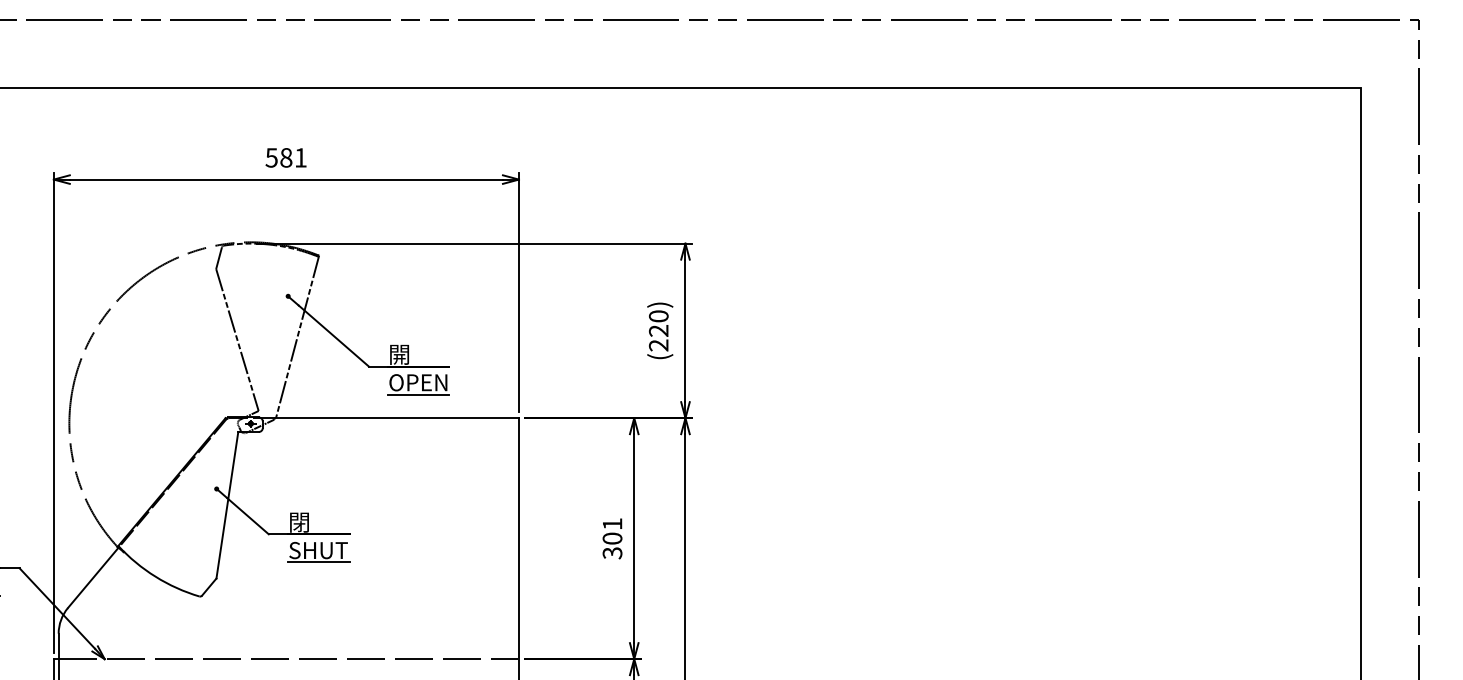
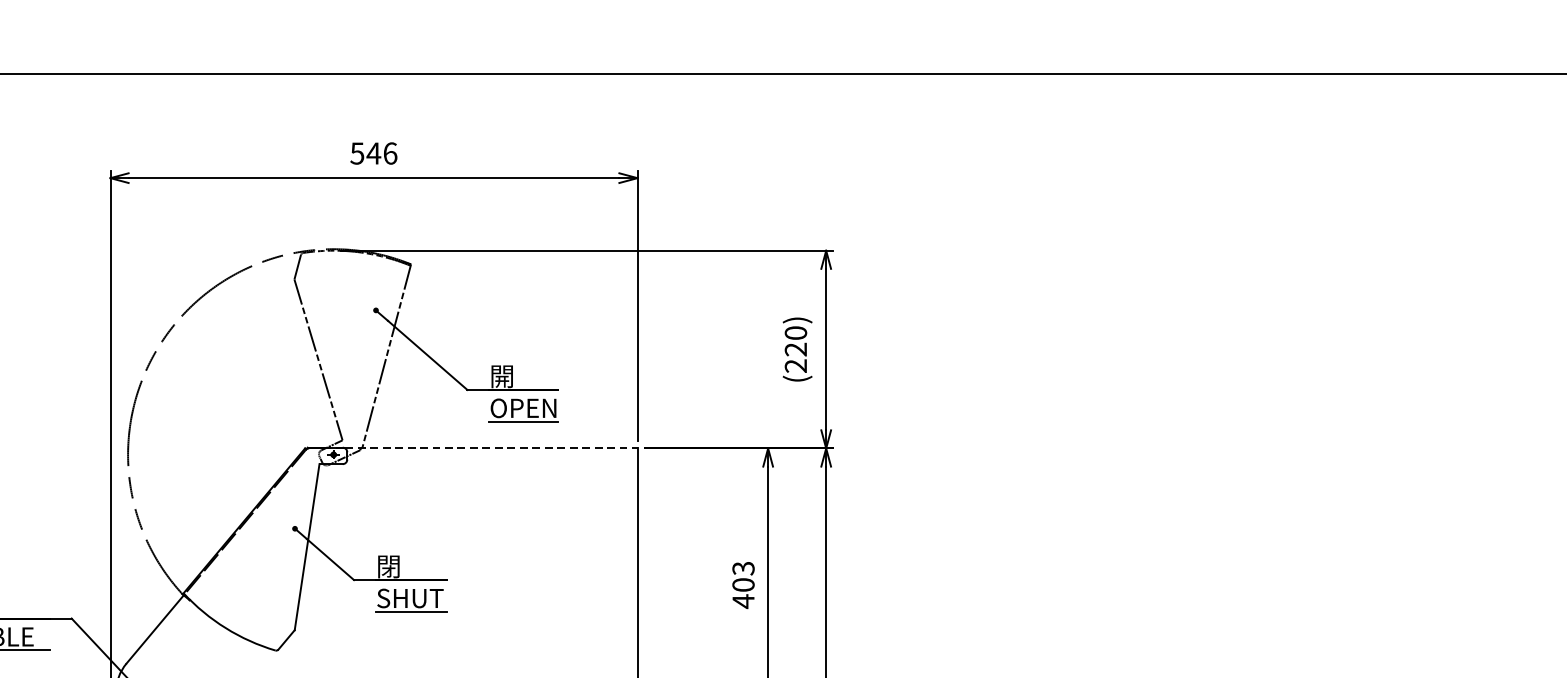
text: (293, 157) -> (382, 153), 581 -> 546
line: (390, 418) -> (491, 448), solid -> dashed
text: (612, 538) -> (743, 584), 301 -> 403

